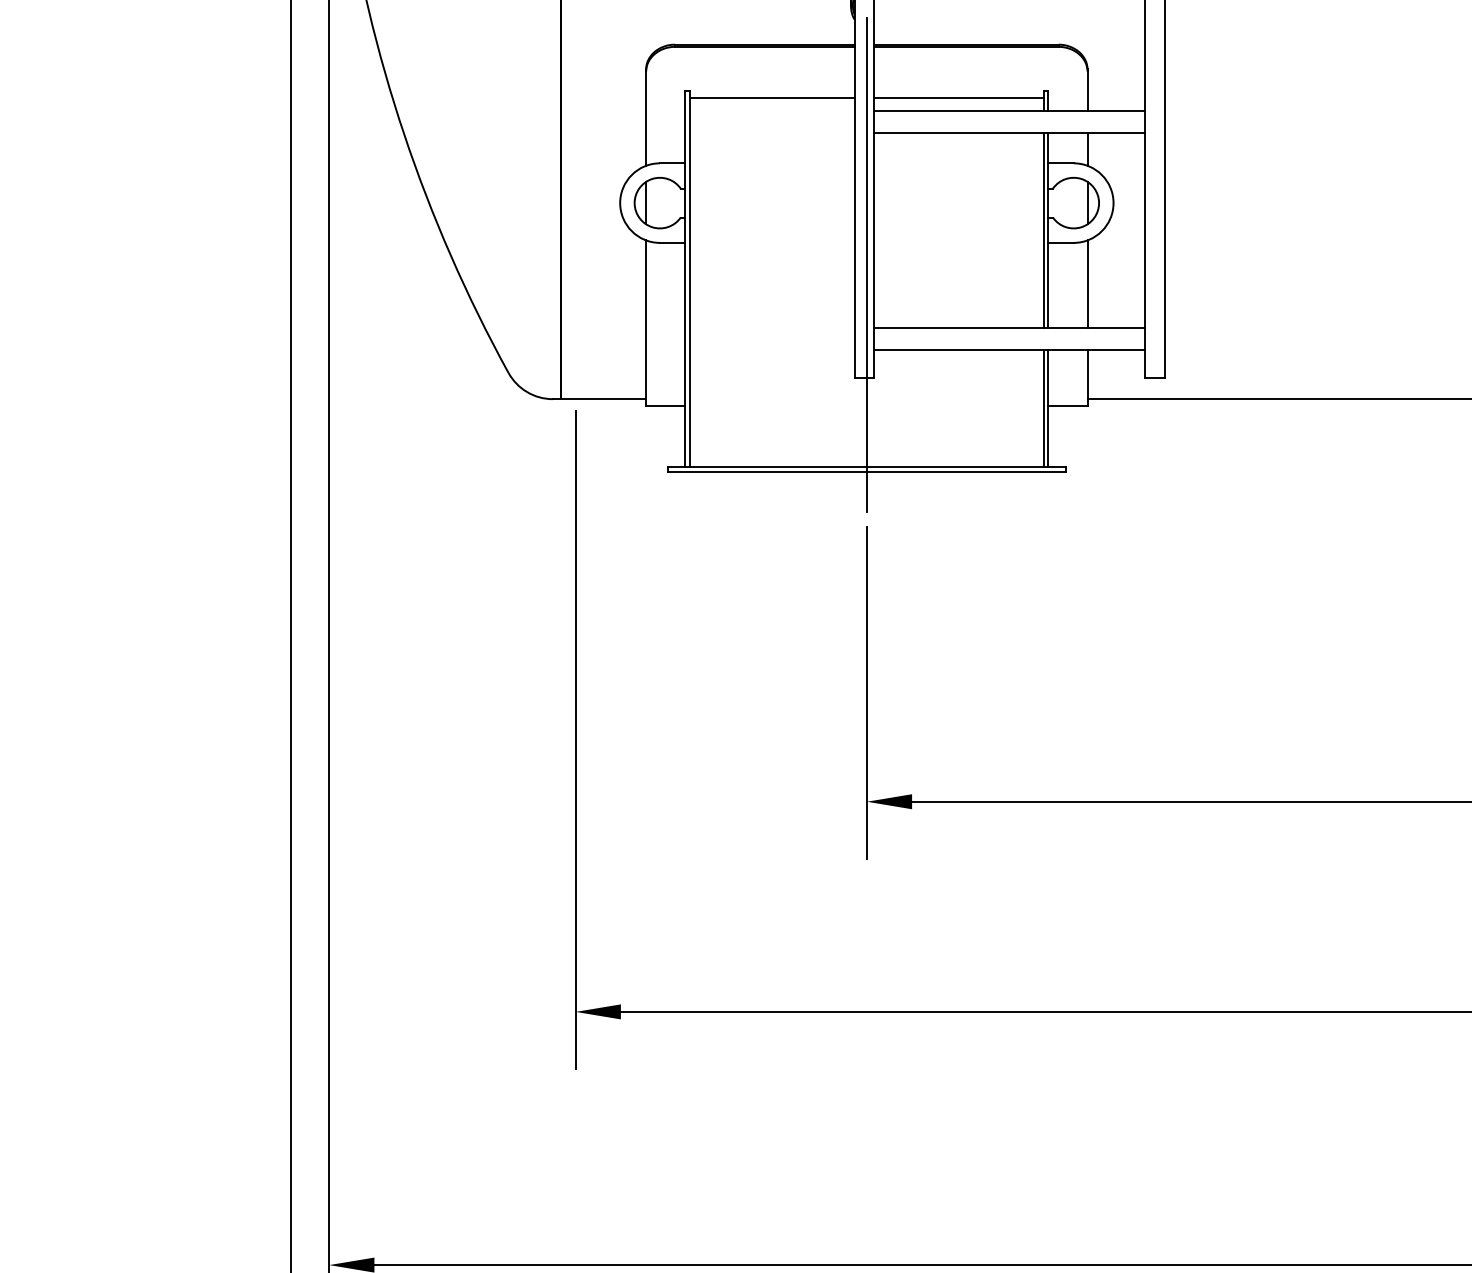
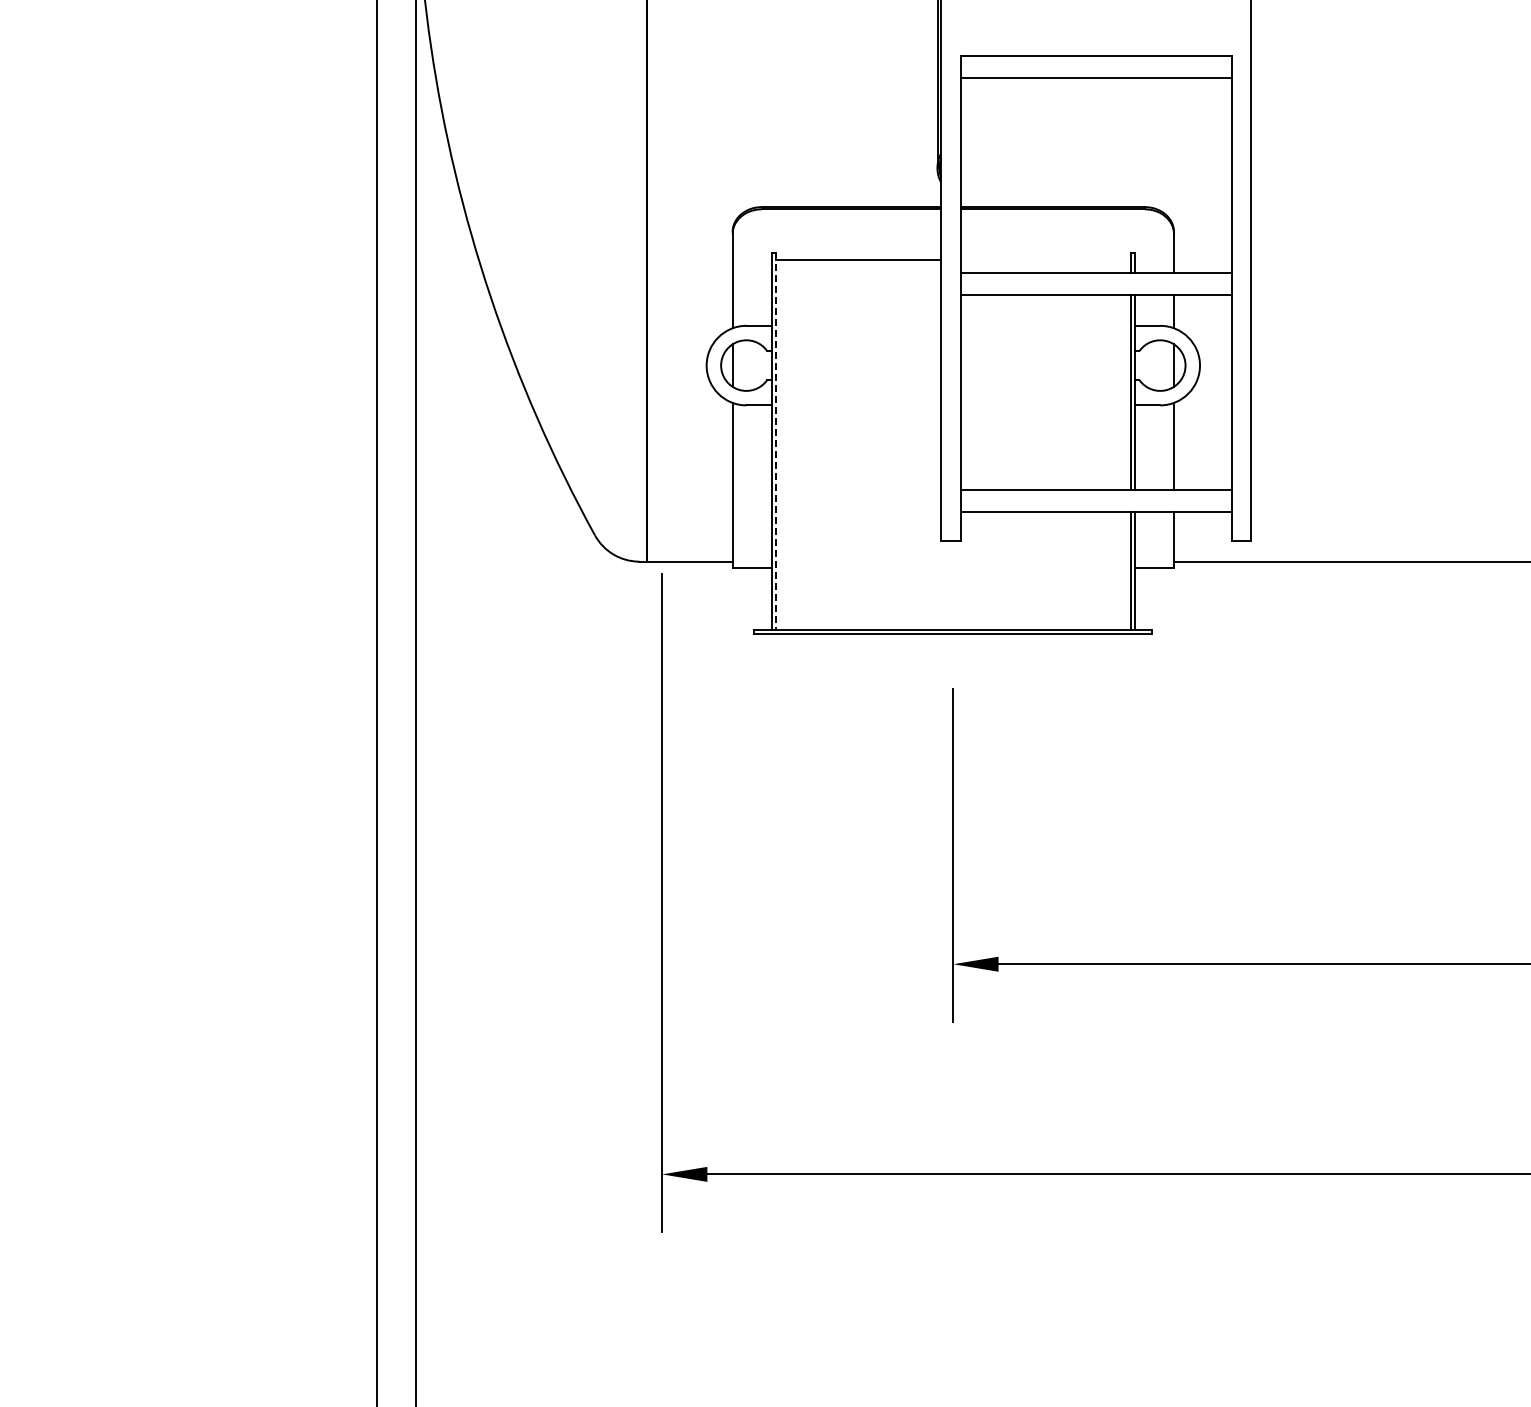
line: (959, 98) -> (1045, 260), removed
line: (867, 265) -> (953, 427), removed
line: (690, 280) -> (776, 442), solid -> dashed

